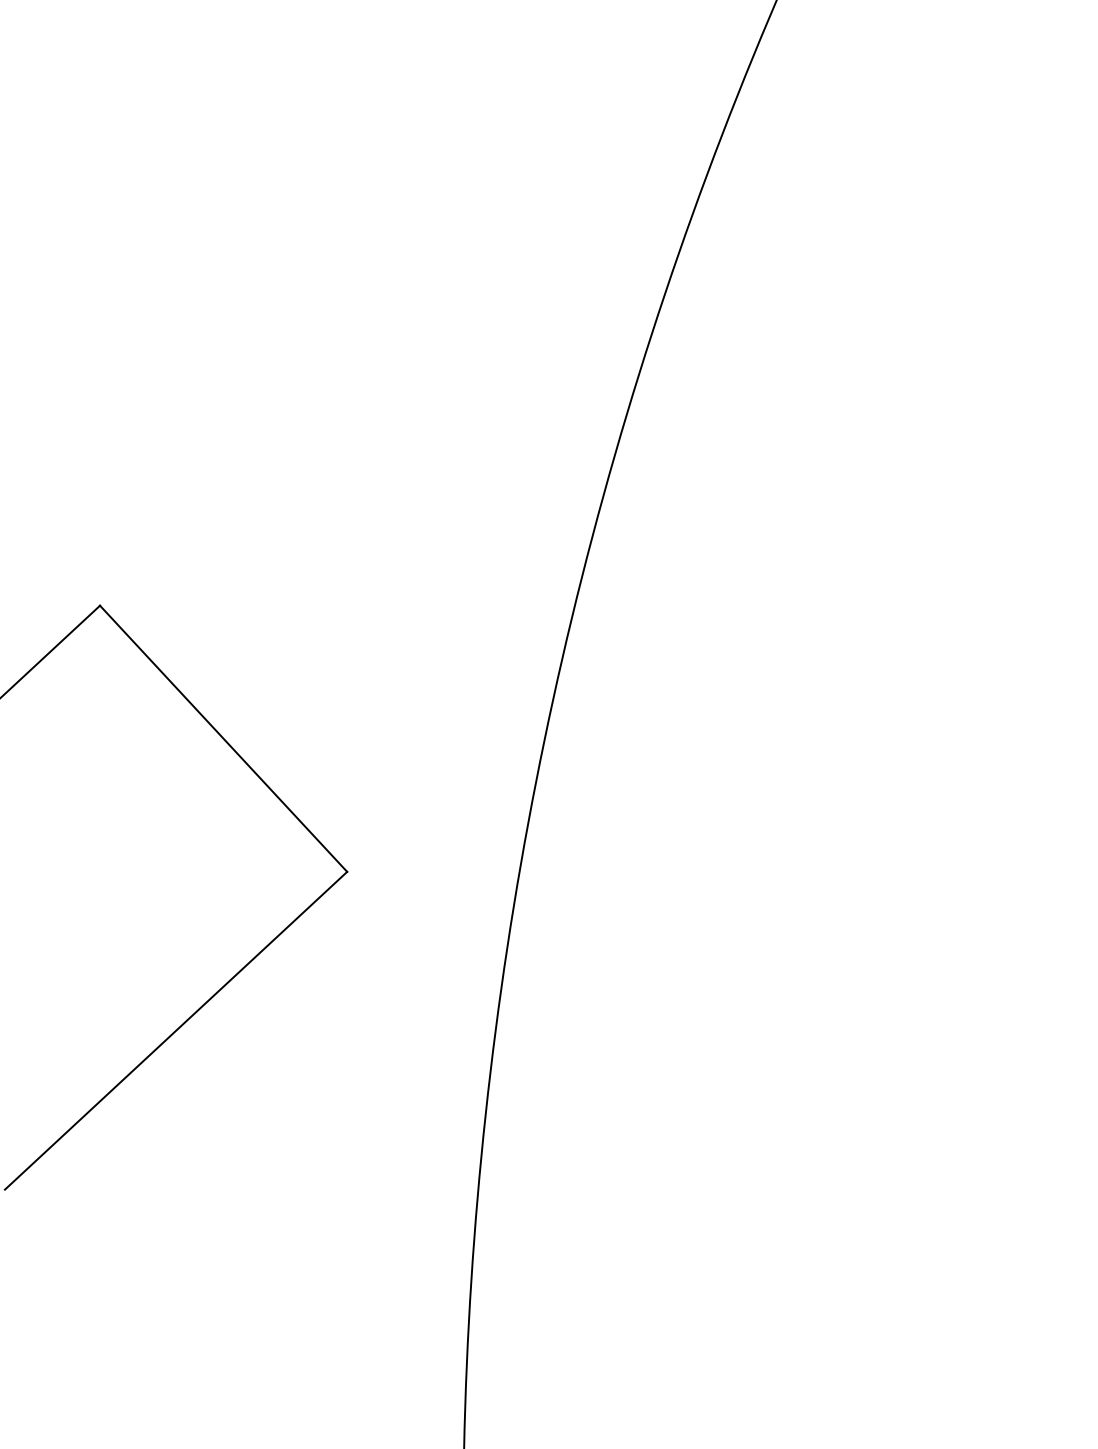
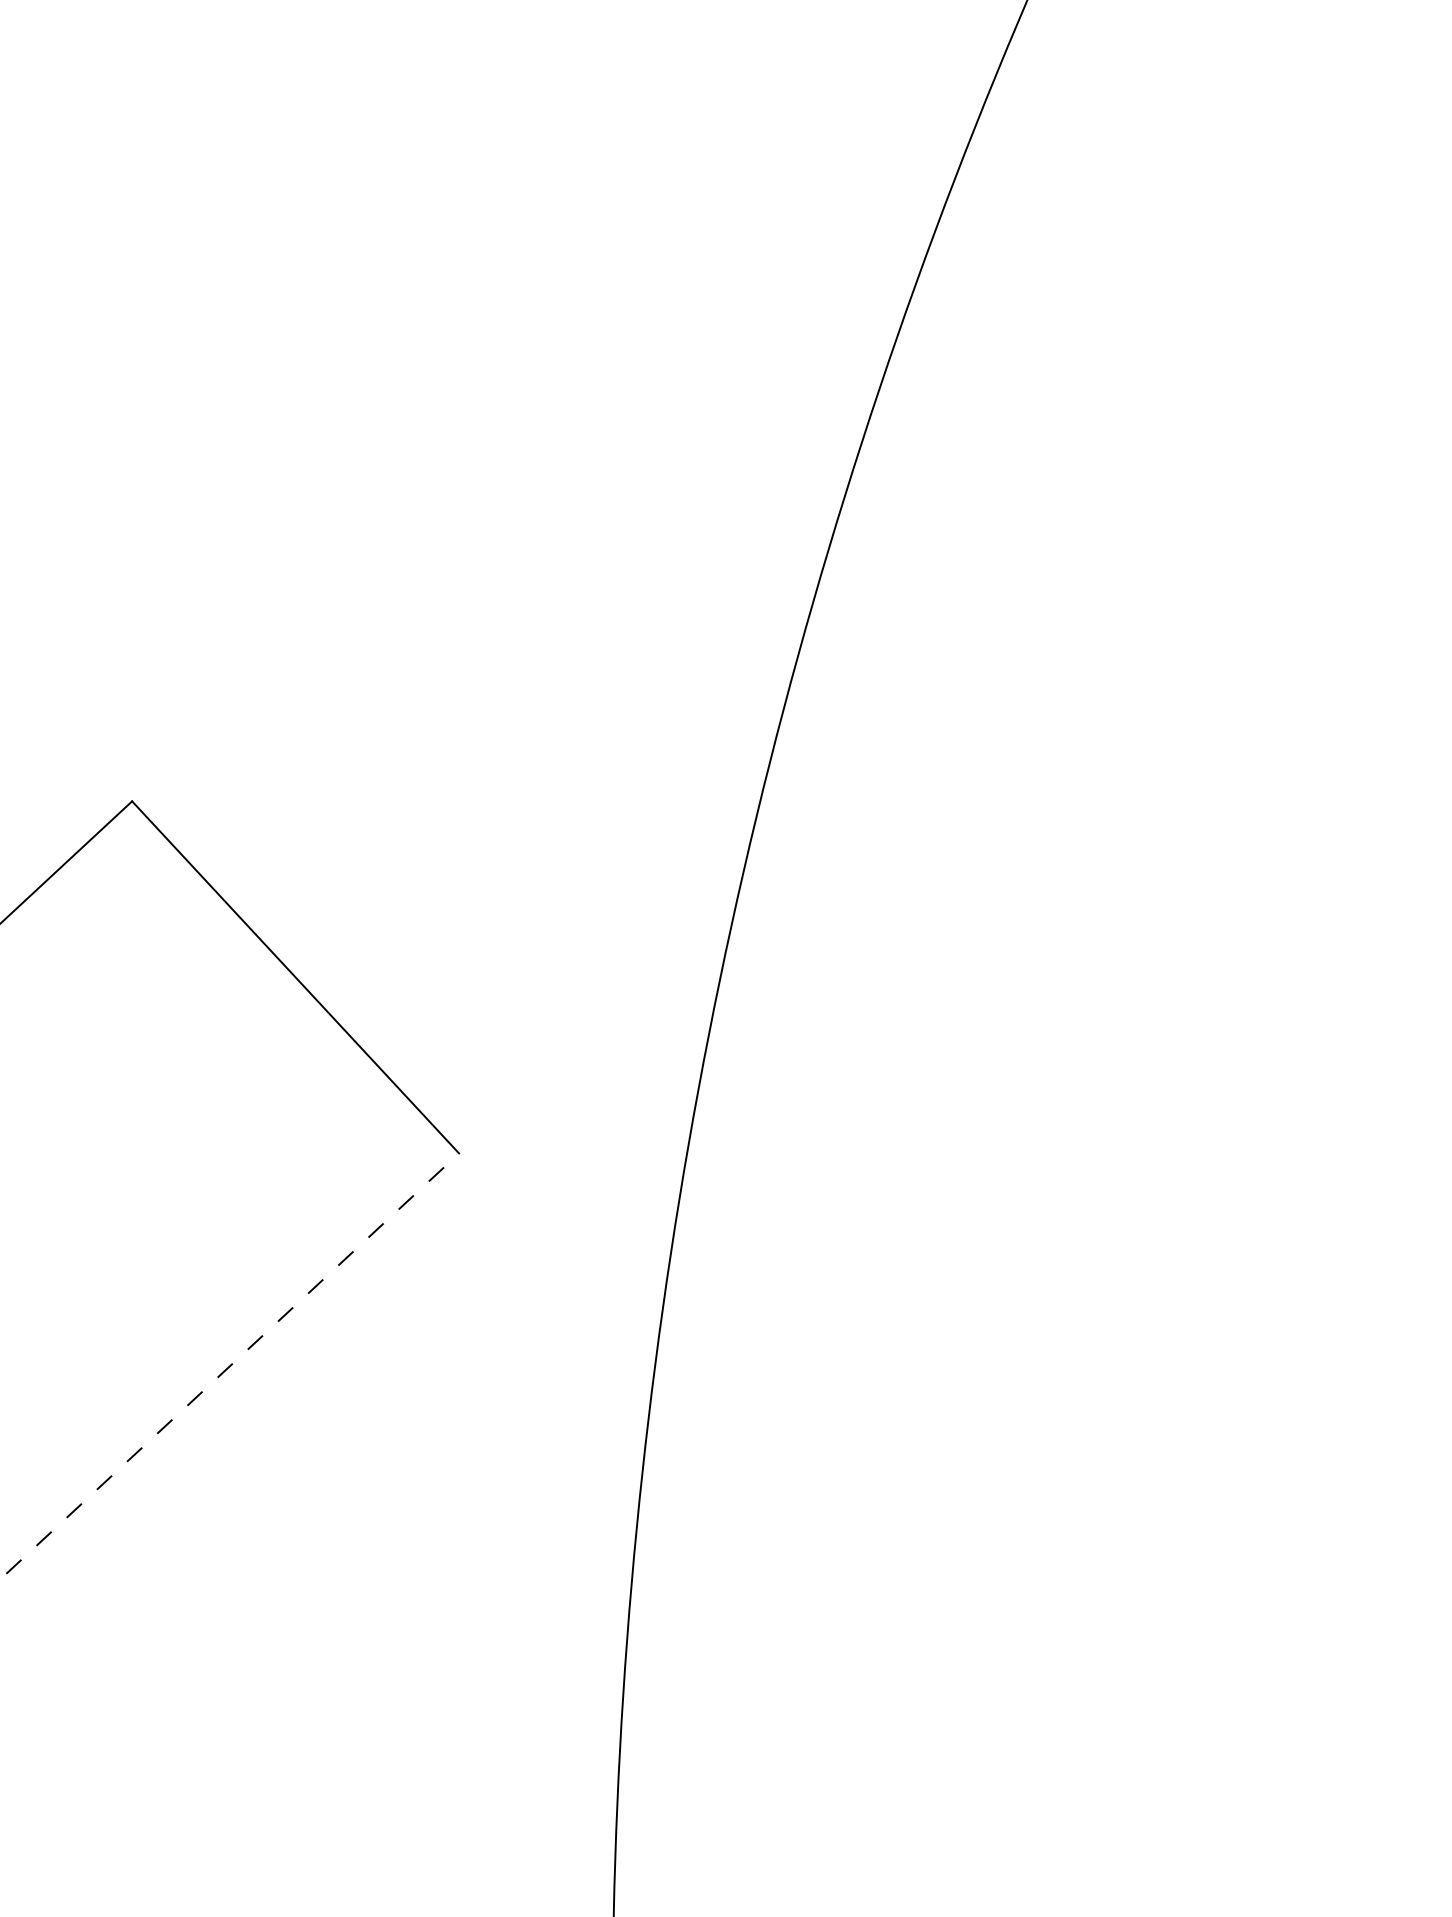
line: (175, 1030) -> (232, 1363), solid -> dashed

